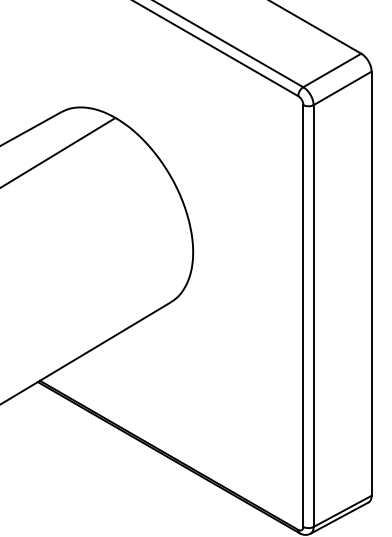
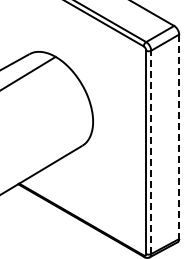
line: (372, 285) -> (179, 137), solid -> dashed
line: (314, 316) -> (151, 152), solid -> dashed

